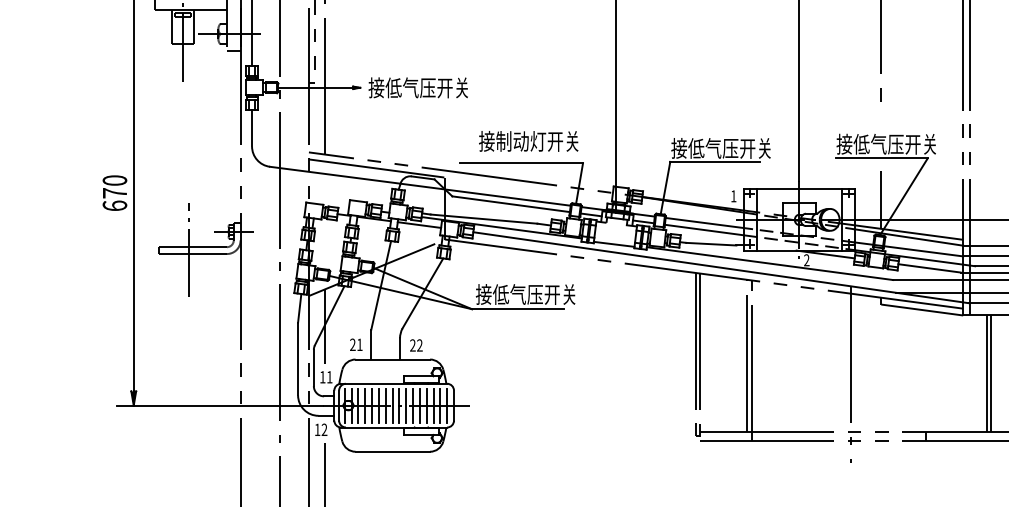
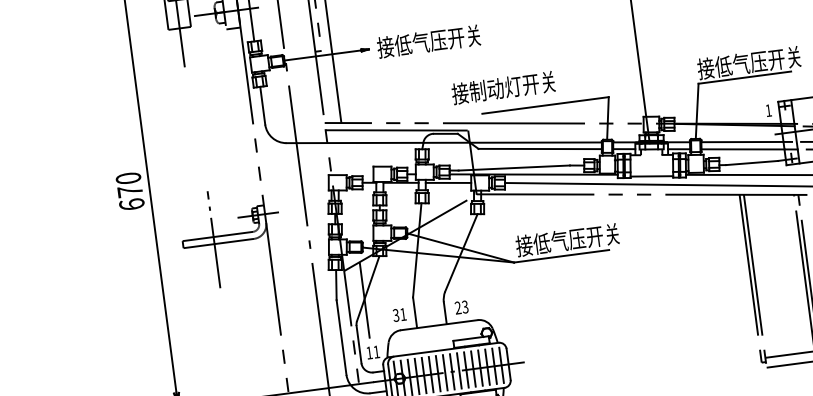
text: (528, 141) -> (503, 88), moved
text: (352, 345) -> (395, 316), 21 -> 31
text: (419, 345) -> (464, 307), 22 -> 23

